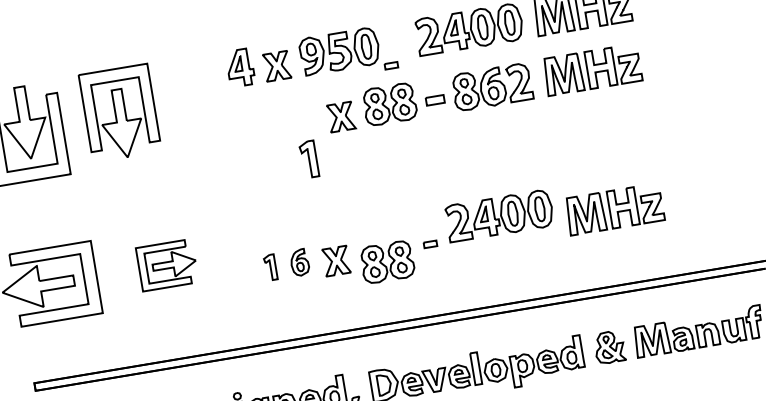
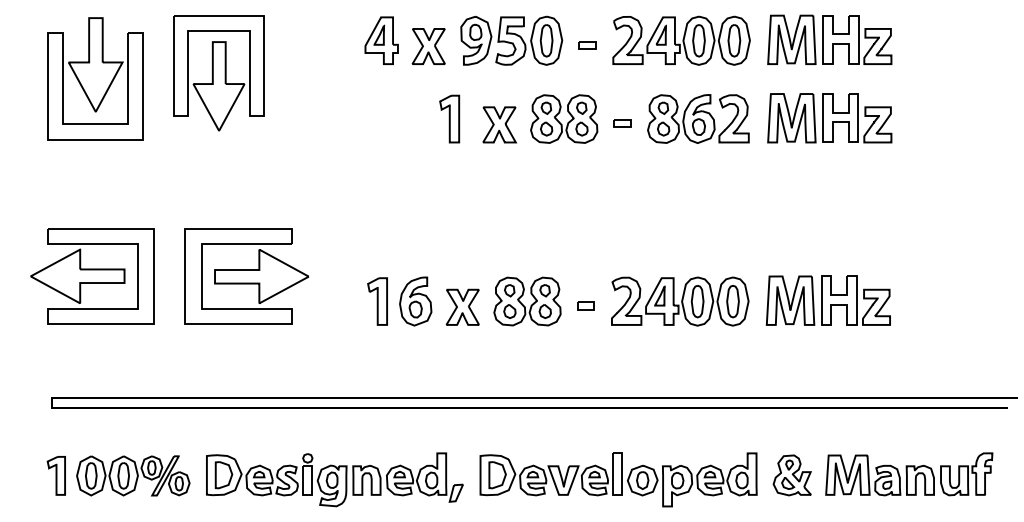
part: (391, 65) -> (587, 45), moved
part: (434, 100) -> (622, 123), size x0.71
part: (308, 159) -> (449, 118), moved
part: (499, 215) -> (680, 301), moved
part: (299, 262) -> (415, 301), size x1.43
part: (387, 262) -> (527, 301), moved
part: (167, 265) -> (246, 276), size x1.67
part: (270, 267) -> (377, 301), size x1.43

